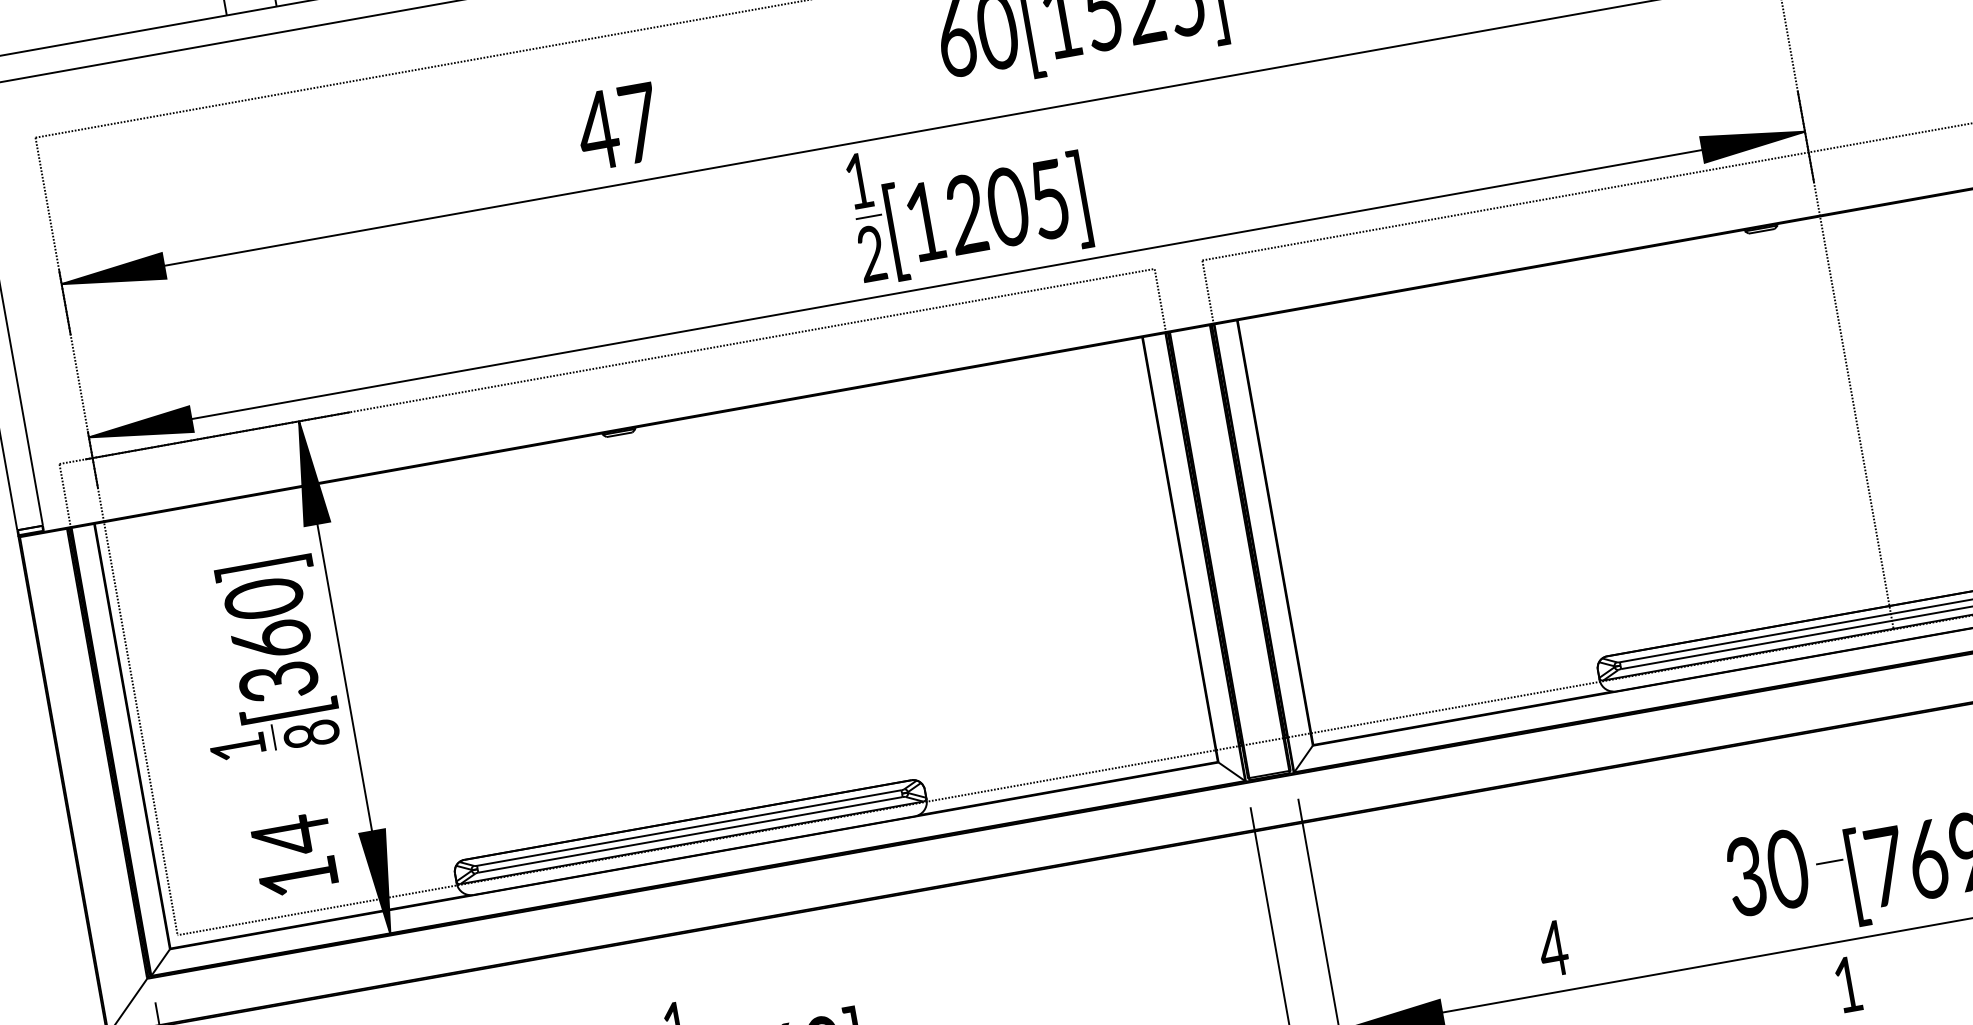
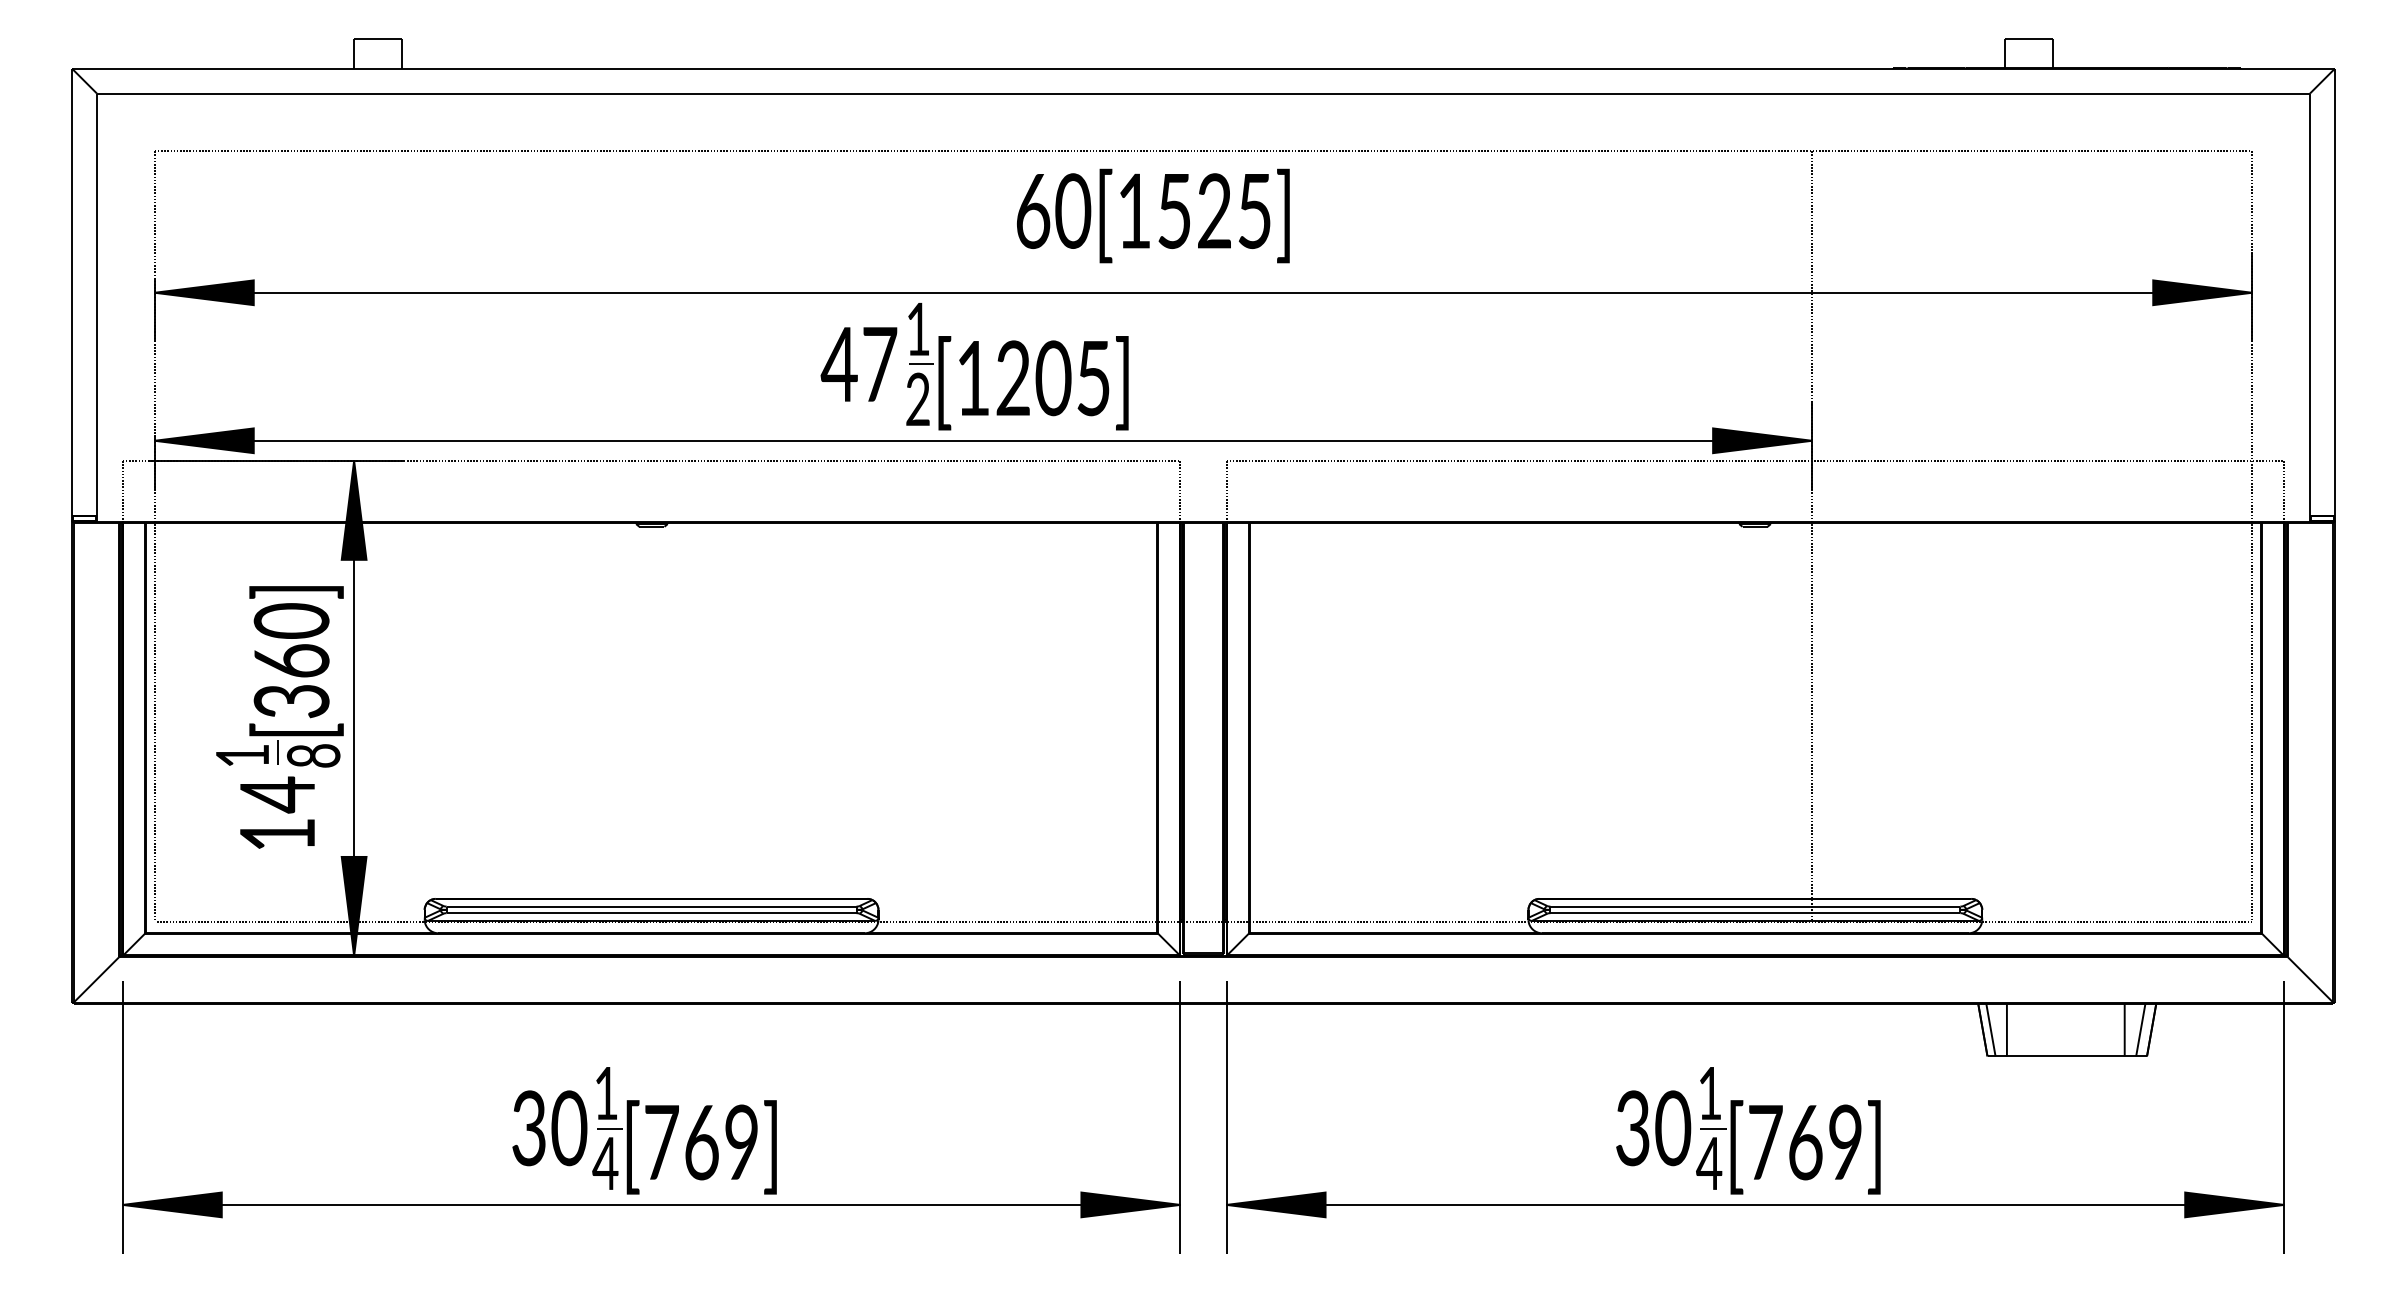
text: (617, 127) -> (858, 364), moved
text: (294, 854) -> (277, 812), moved
text: (1553, 948) -> (1709, 1163), moved
text: (1848, 984) -> (1710, 1093), moved

